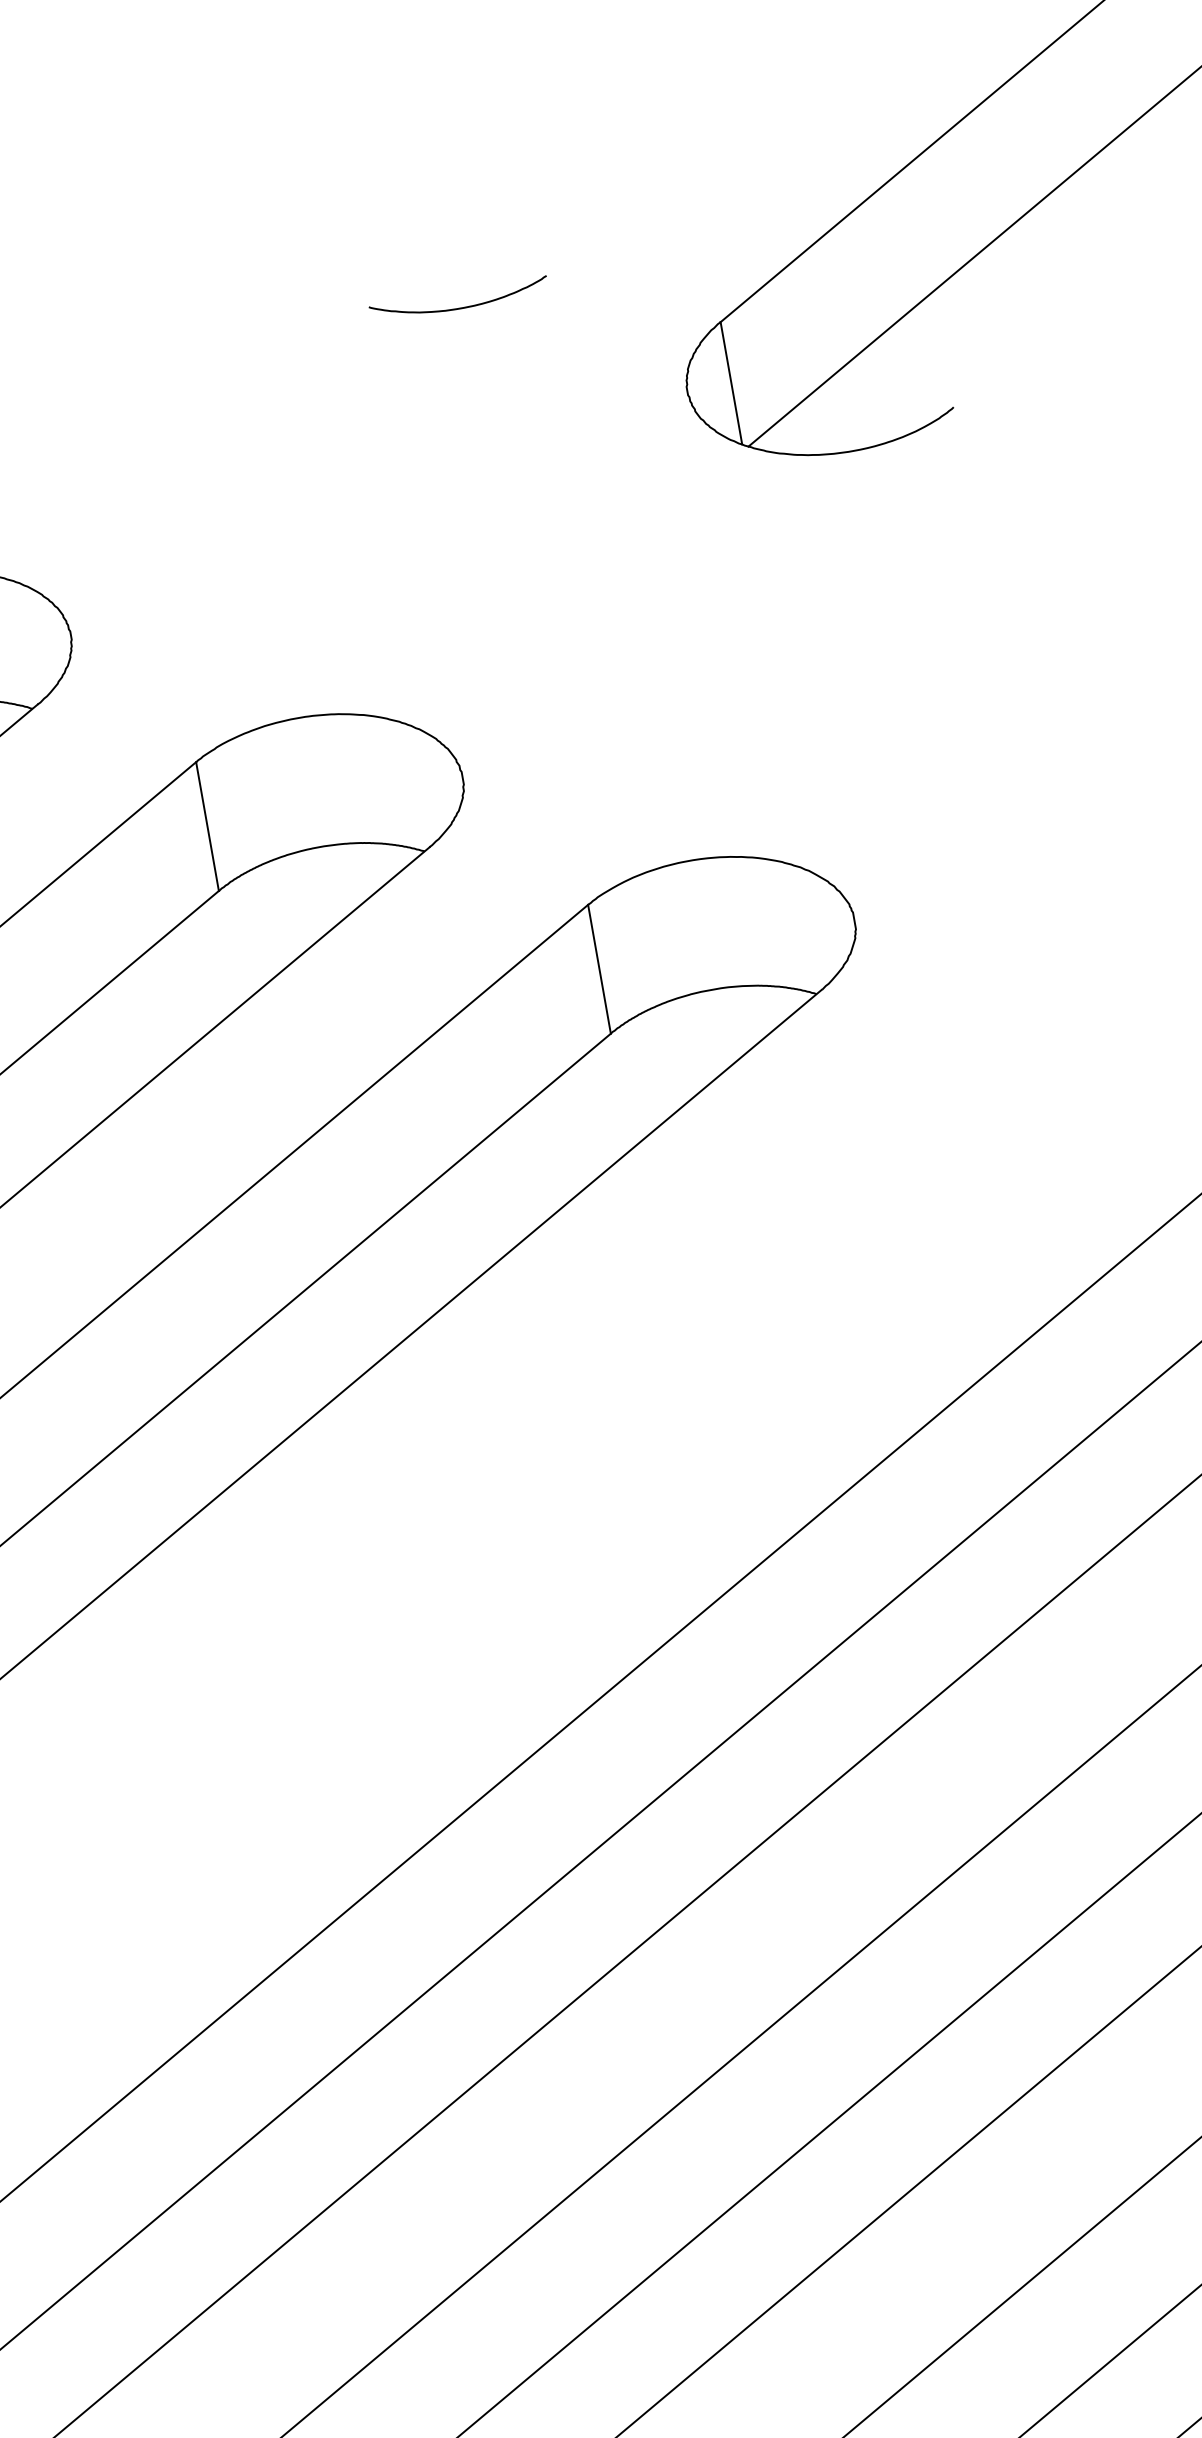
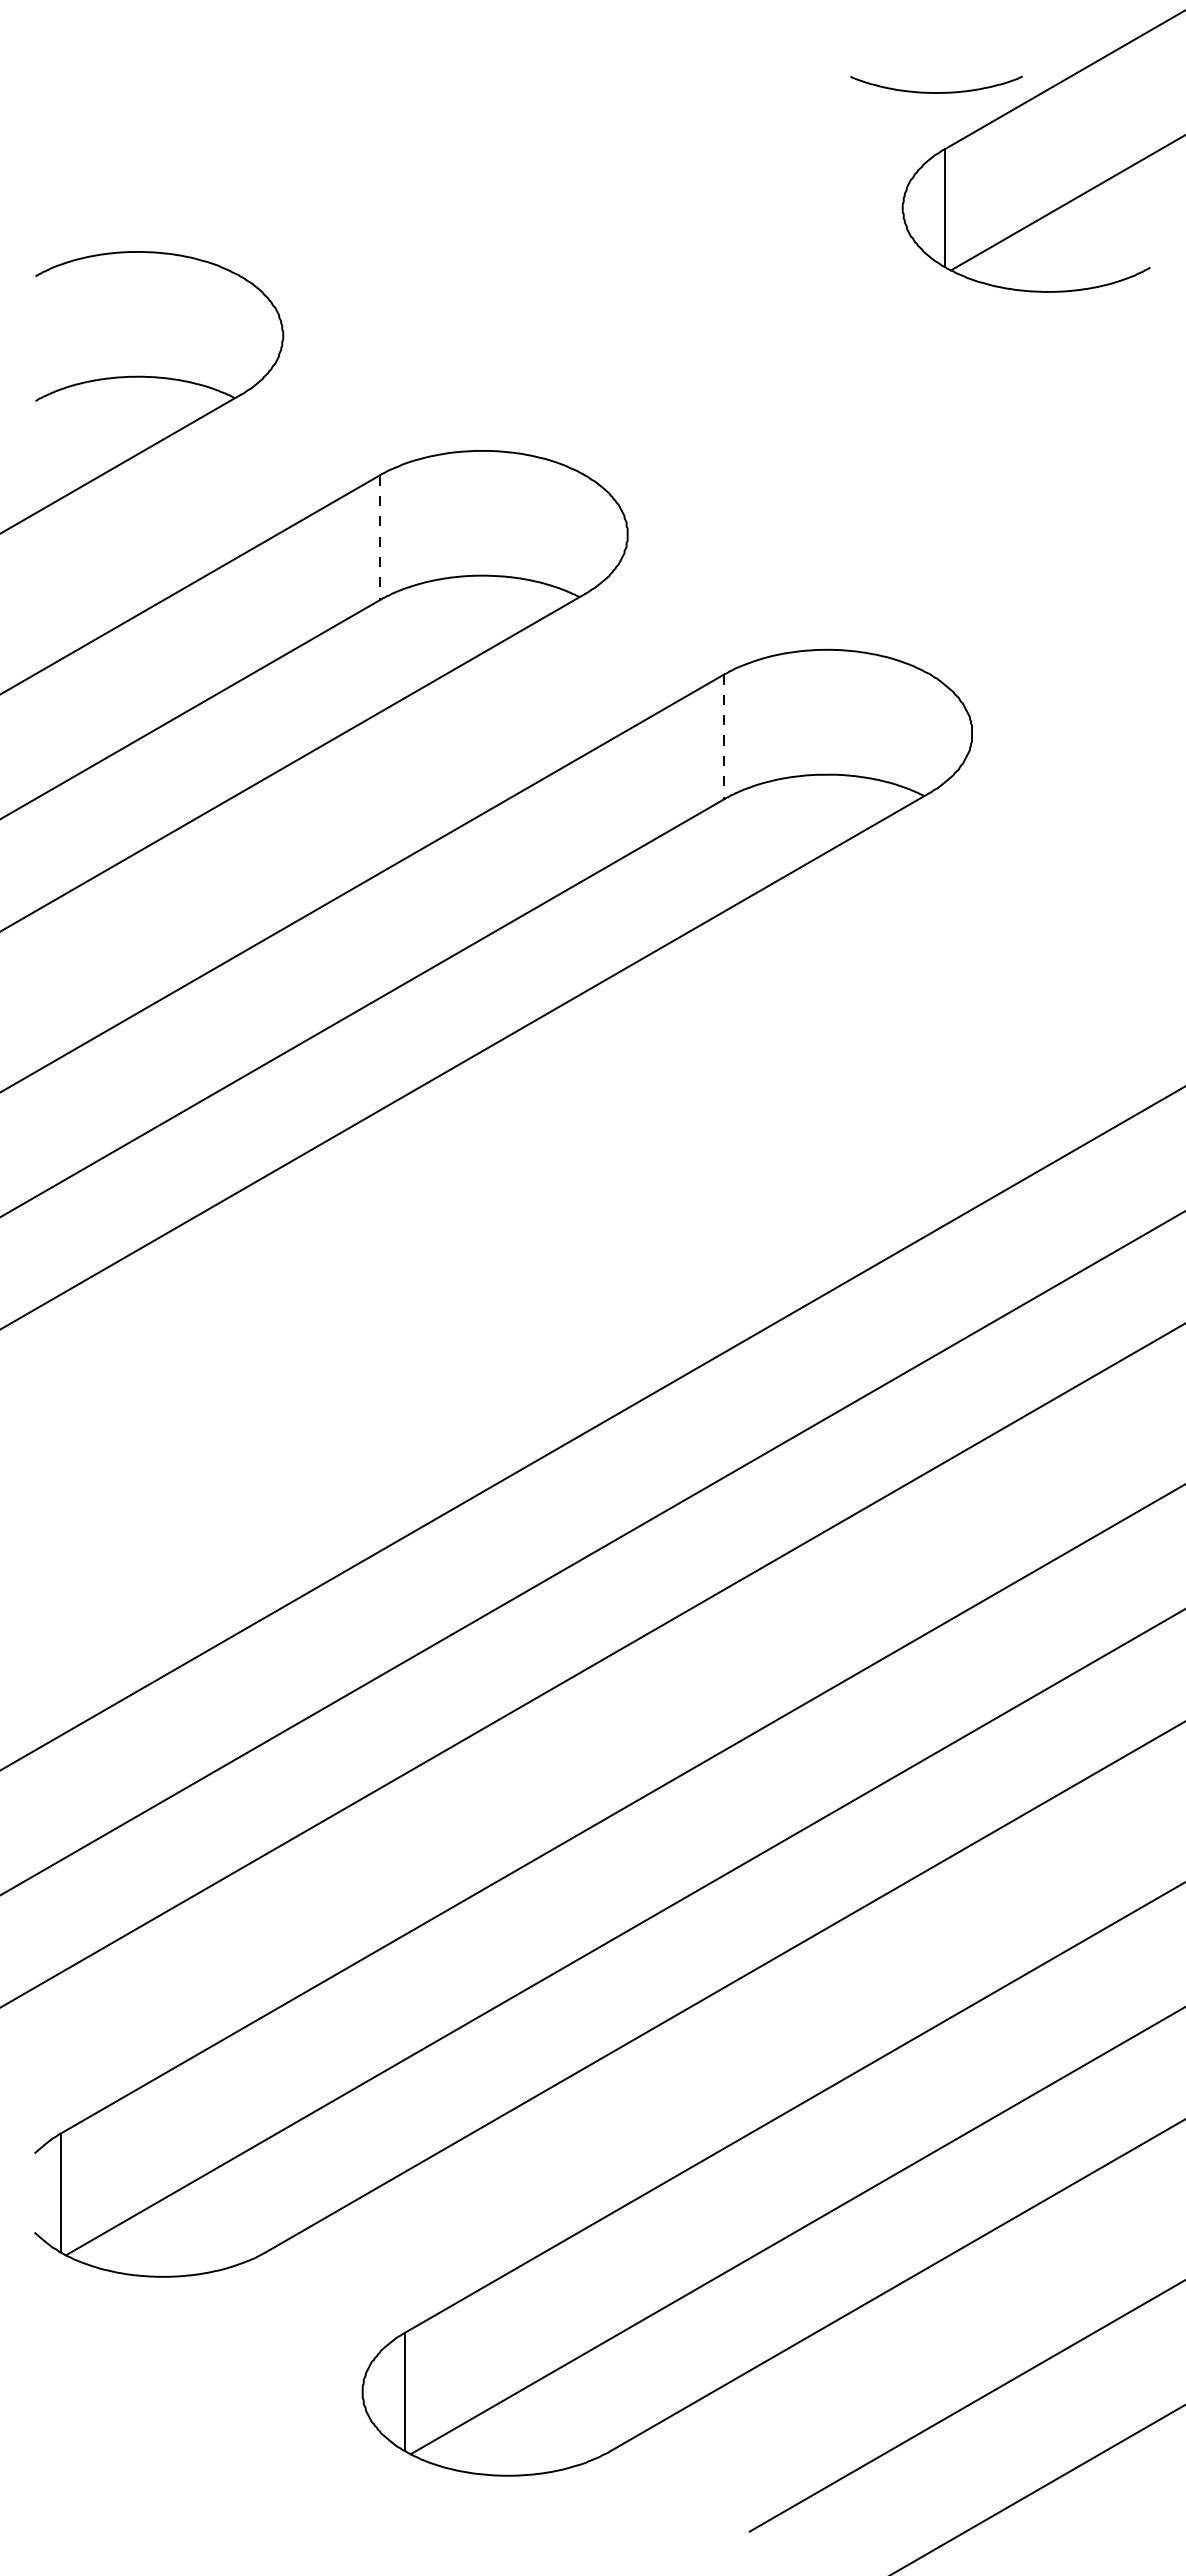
curve: (460, 307) -> (936, 92), moved
line: (207, 827) -> (379, 538), solid -> dashed
line: (599, 970) -> (724, 737), solid -> dashed

